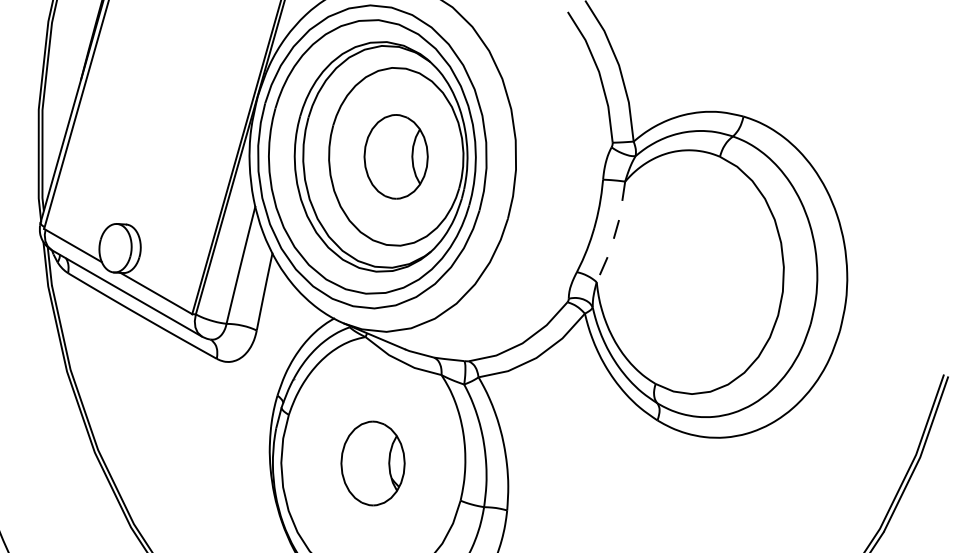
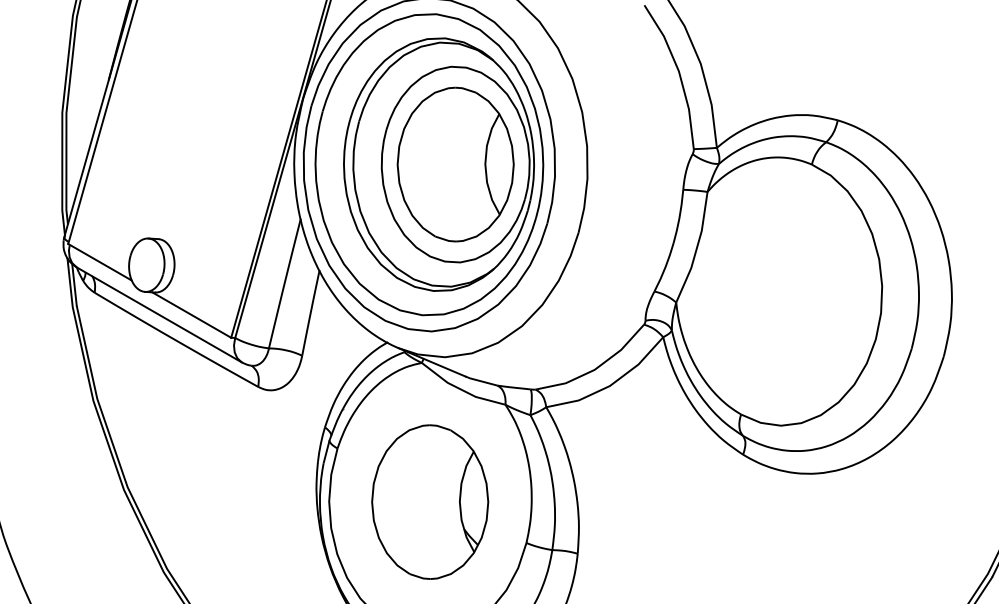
part: (395, 156) -> (454, 164), size x1.67
line: (615, 234) -> (696, 250), dashed -> solid
part: (372, 463) -> (429, 502), size x1.67

